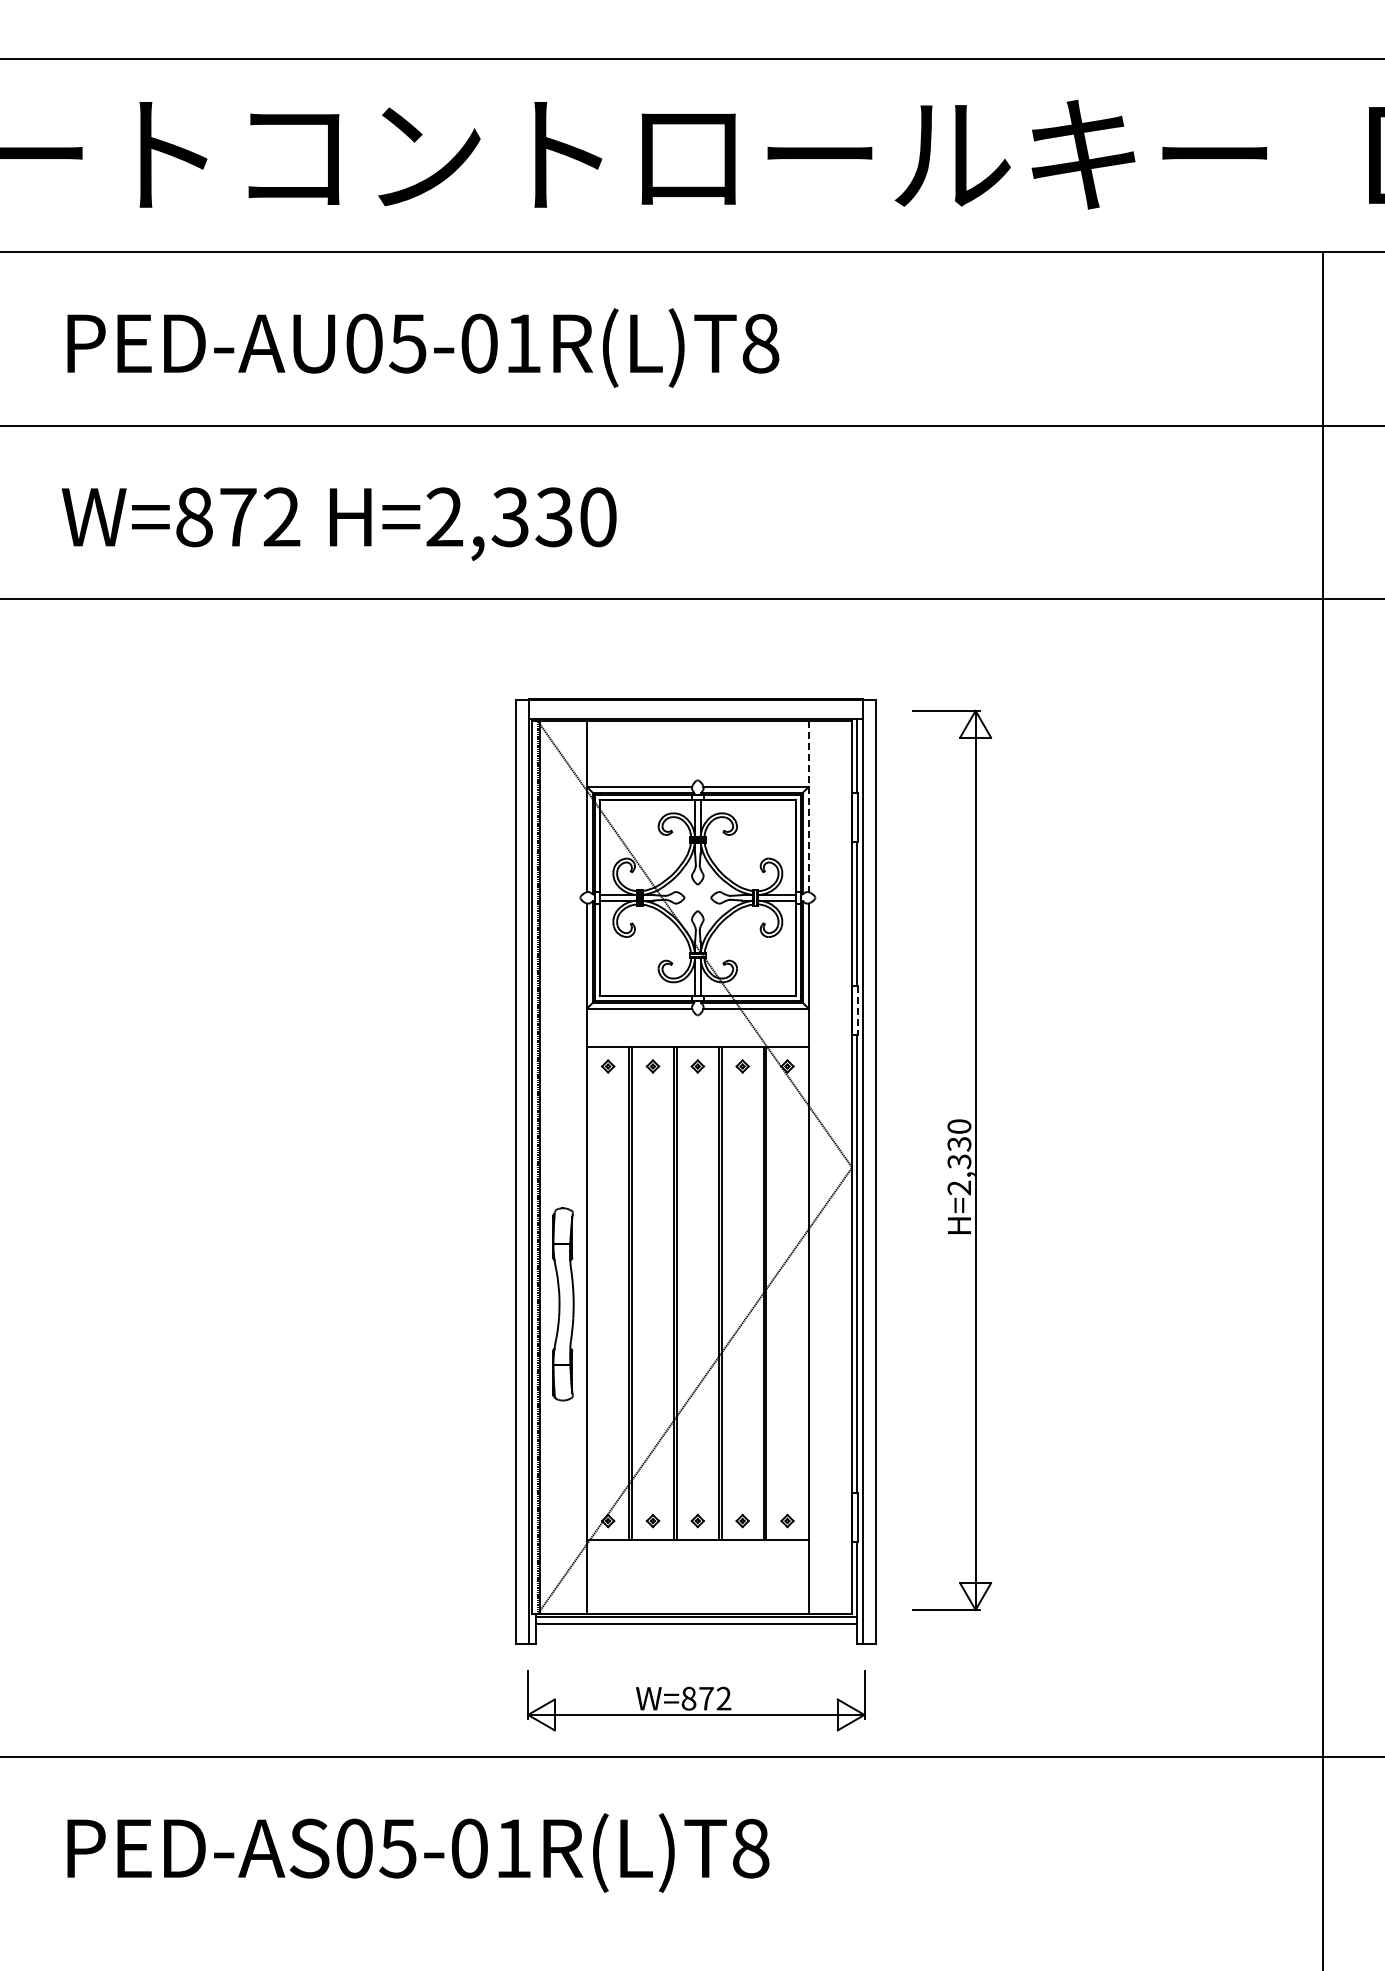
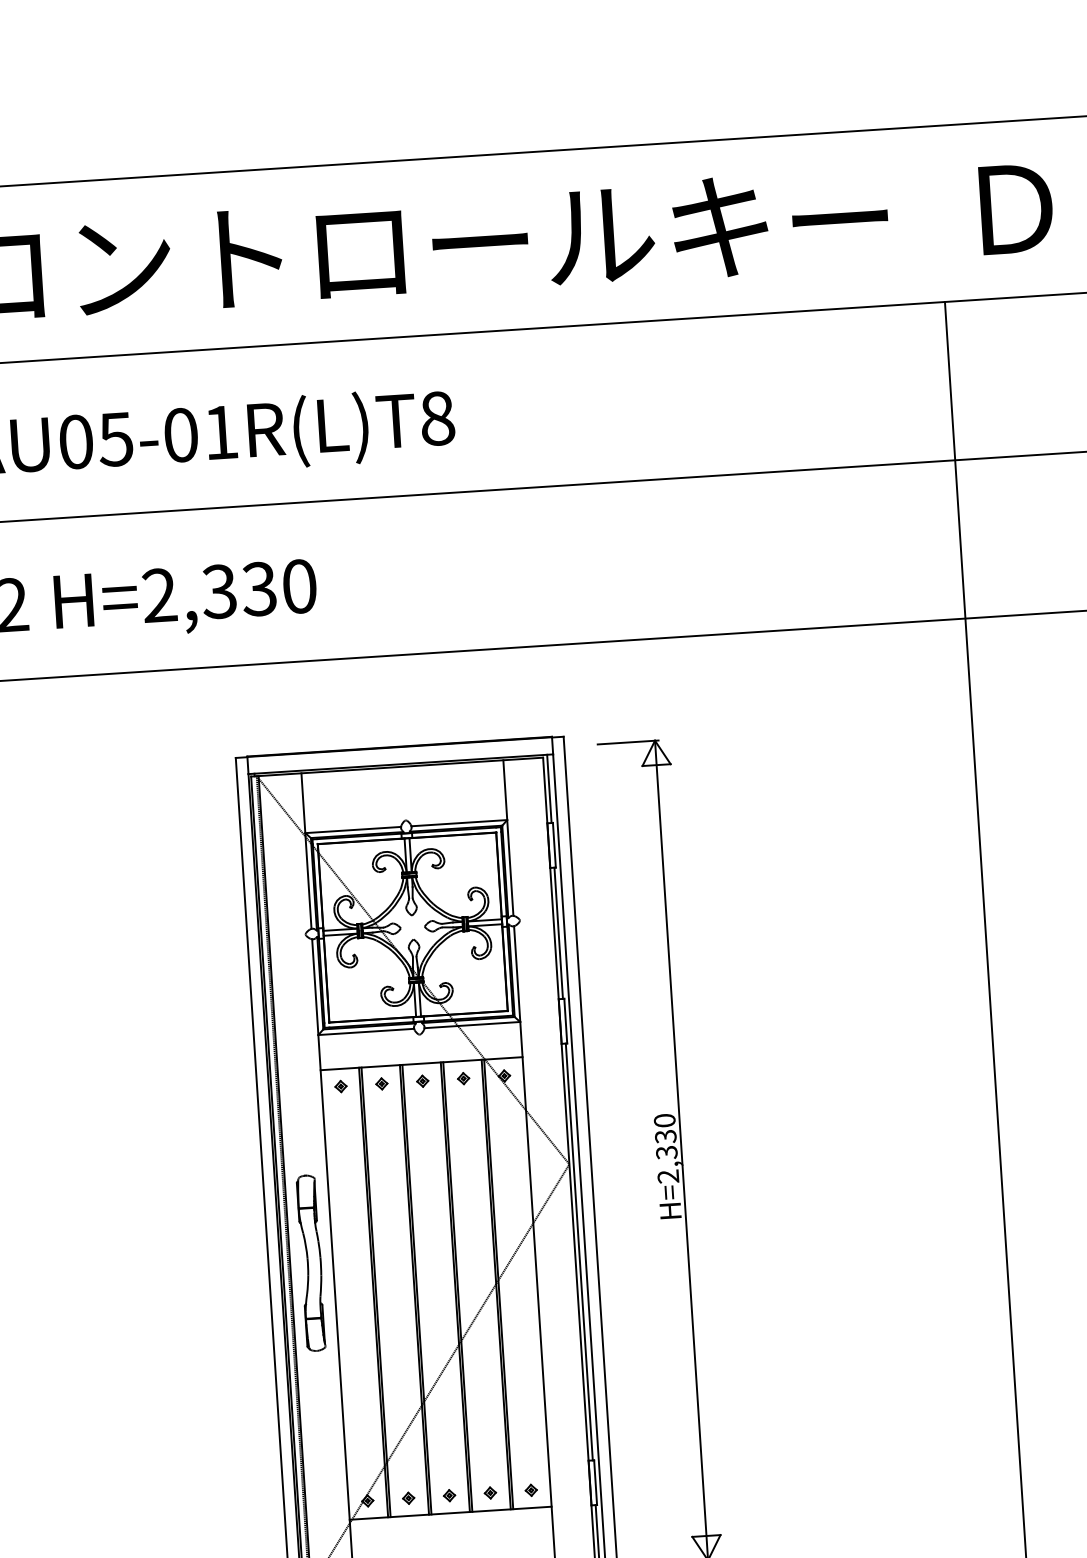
line: (808, 807) -> (508, 838), dashed -> solid
line: (858, 1010) -> (565, 1020), dashed -> solid
part: (563, 1304) -> (311, 1263), moved

